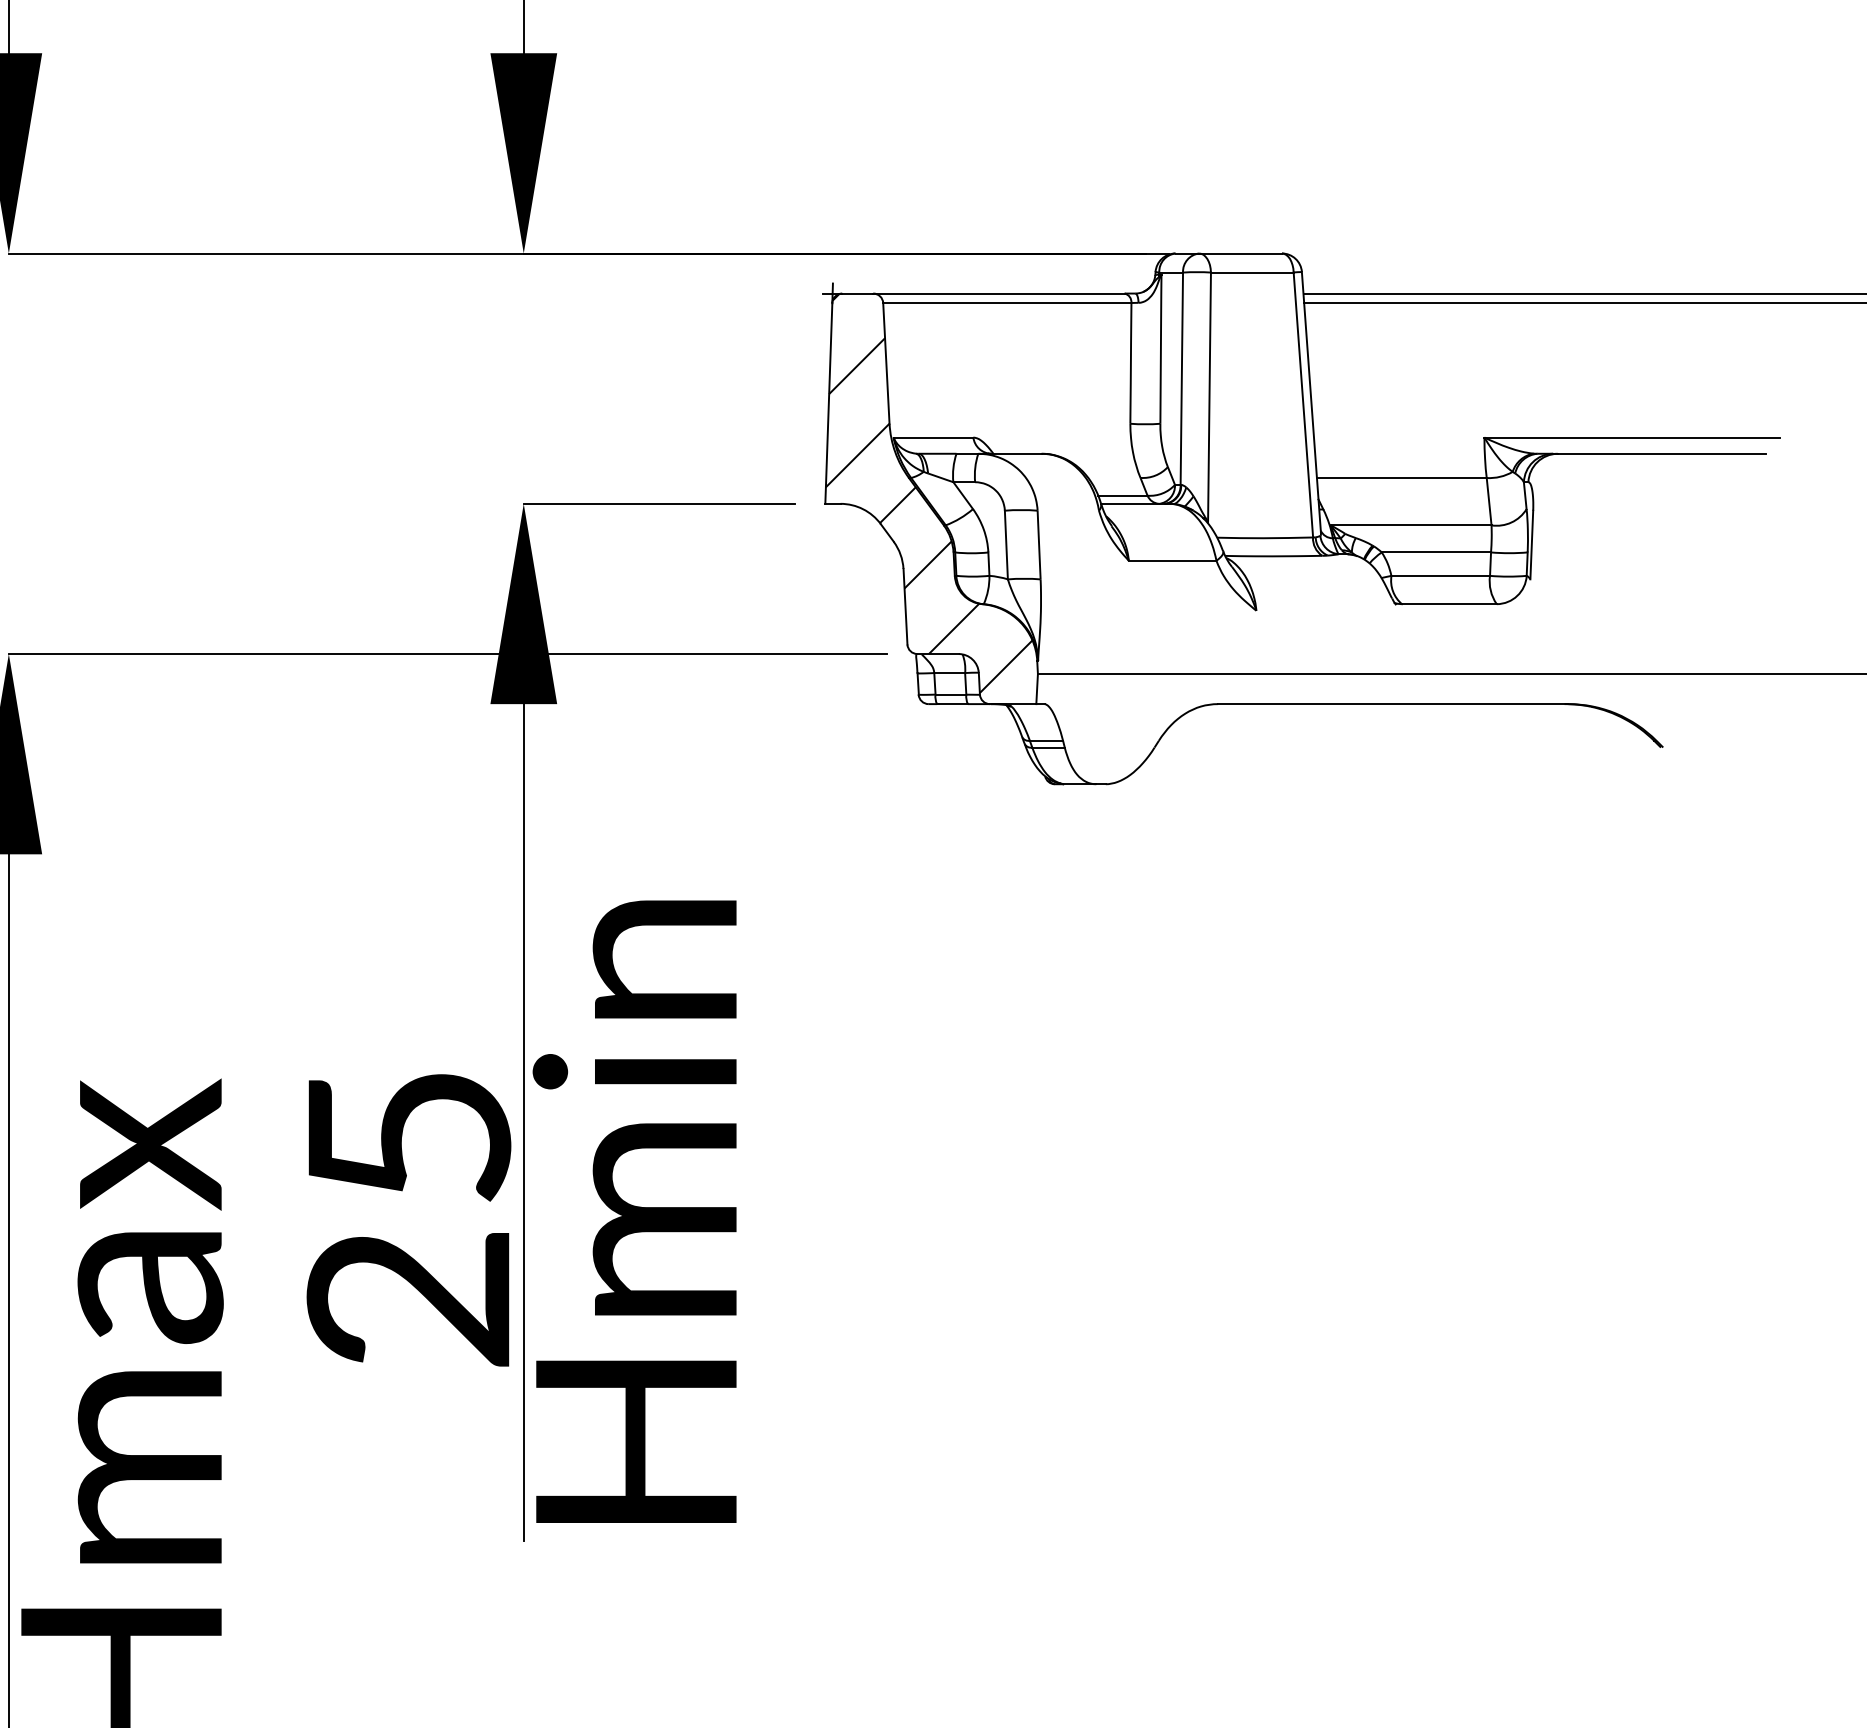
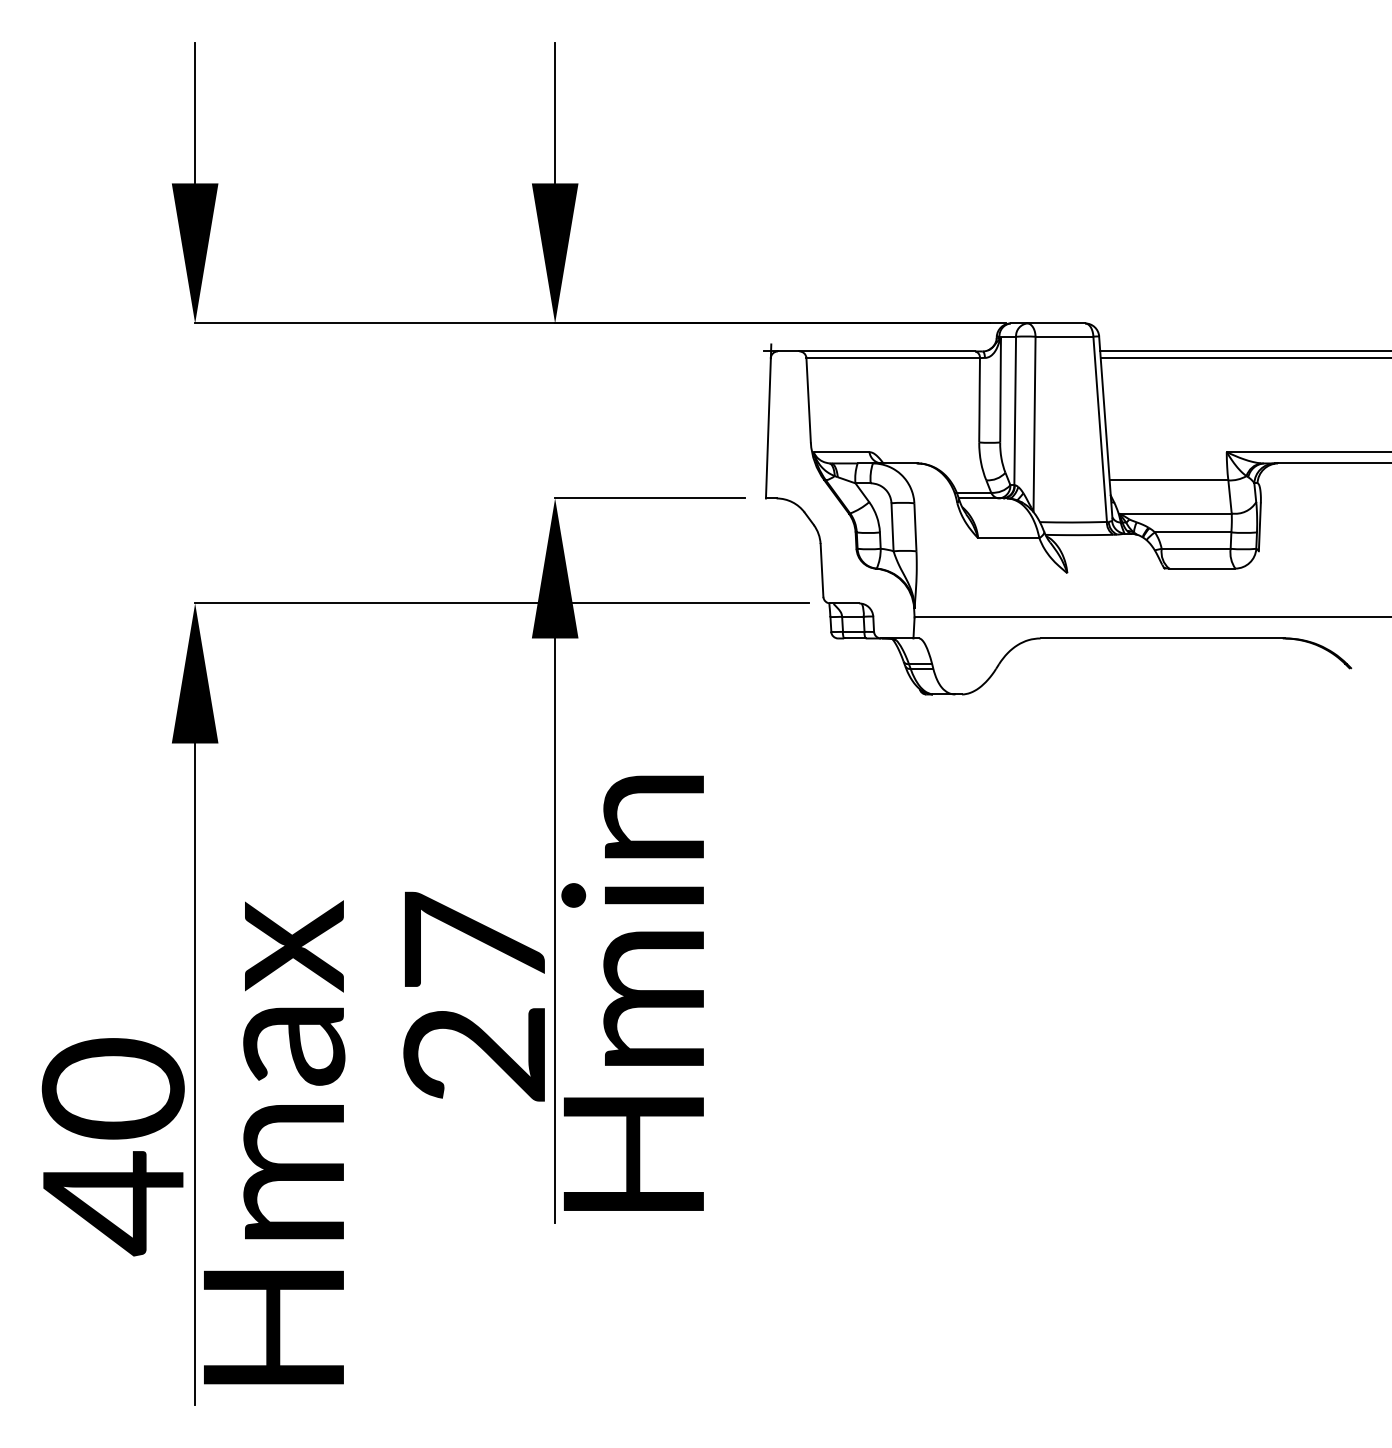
hatch: (929, 492) -> (838, 490), removed
text: (409, 1133) -> (475, 938), 25 -> 27

